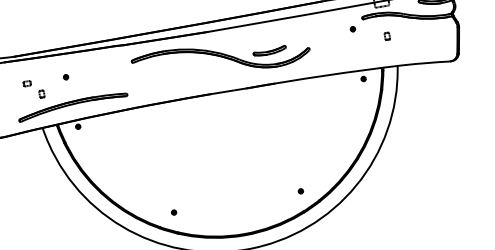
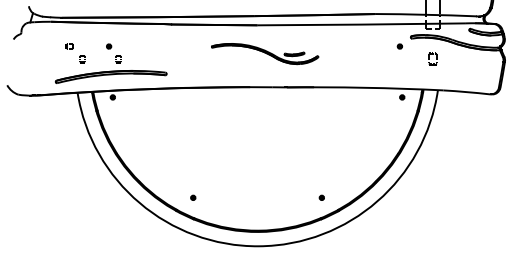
part: (387, 36) -> (432, 59), size x1.6
part: (220, 58) -> (264, 53), size x0.6
part: (77, 88) -> (118, 59), added

